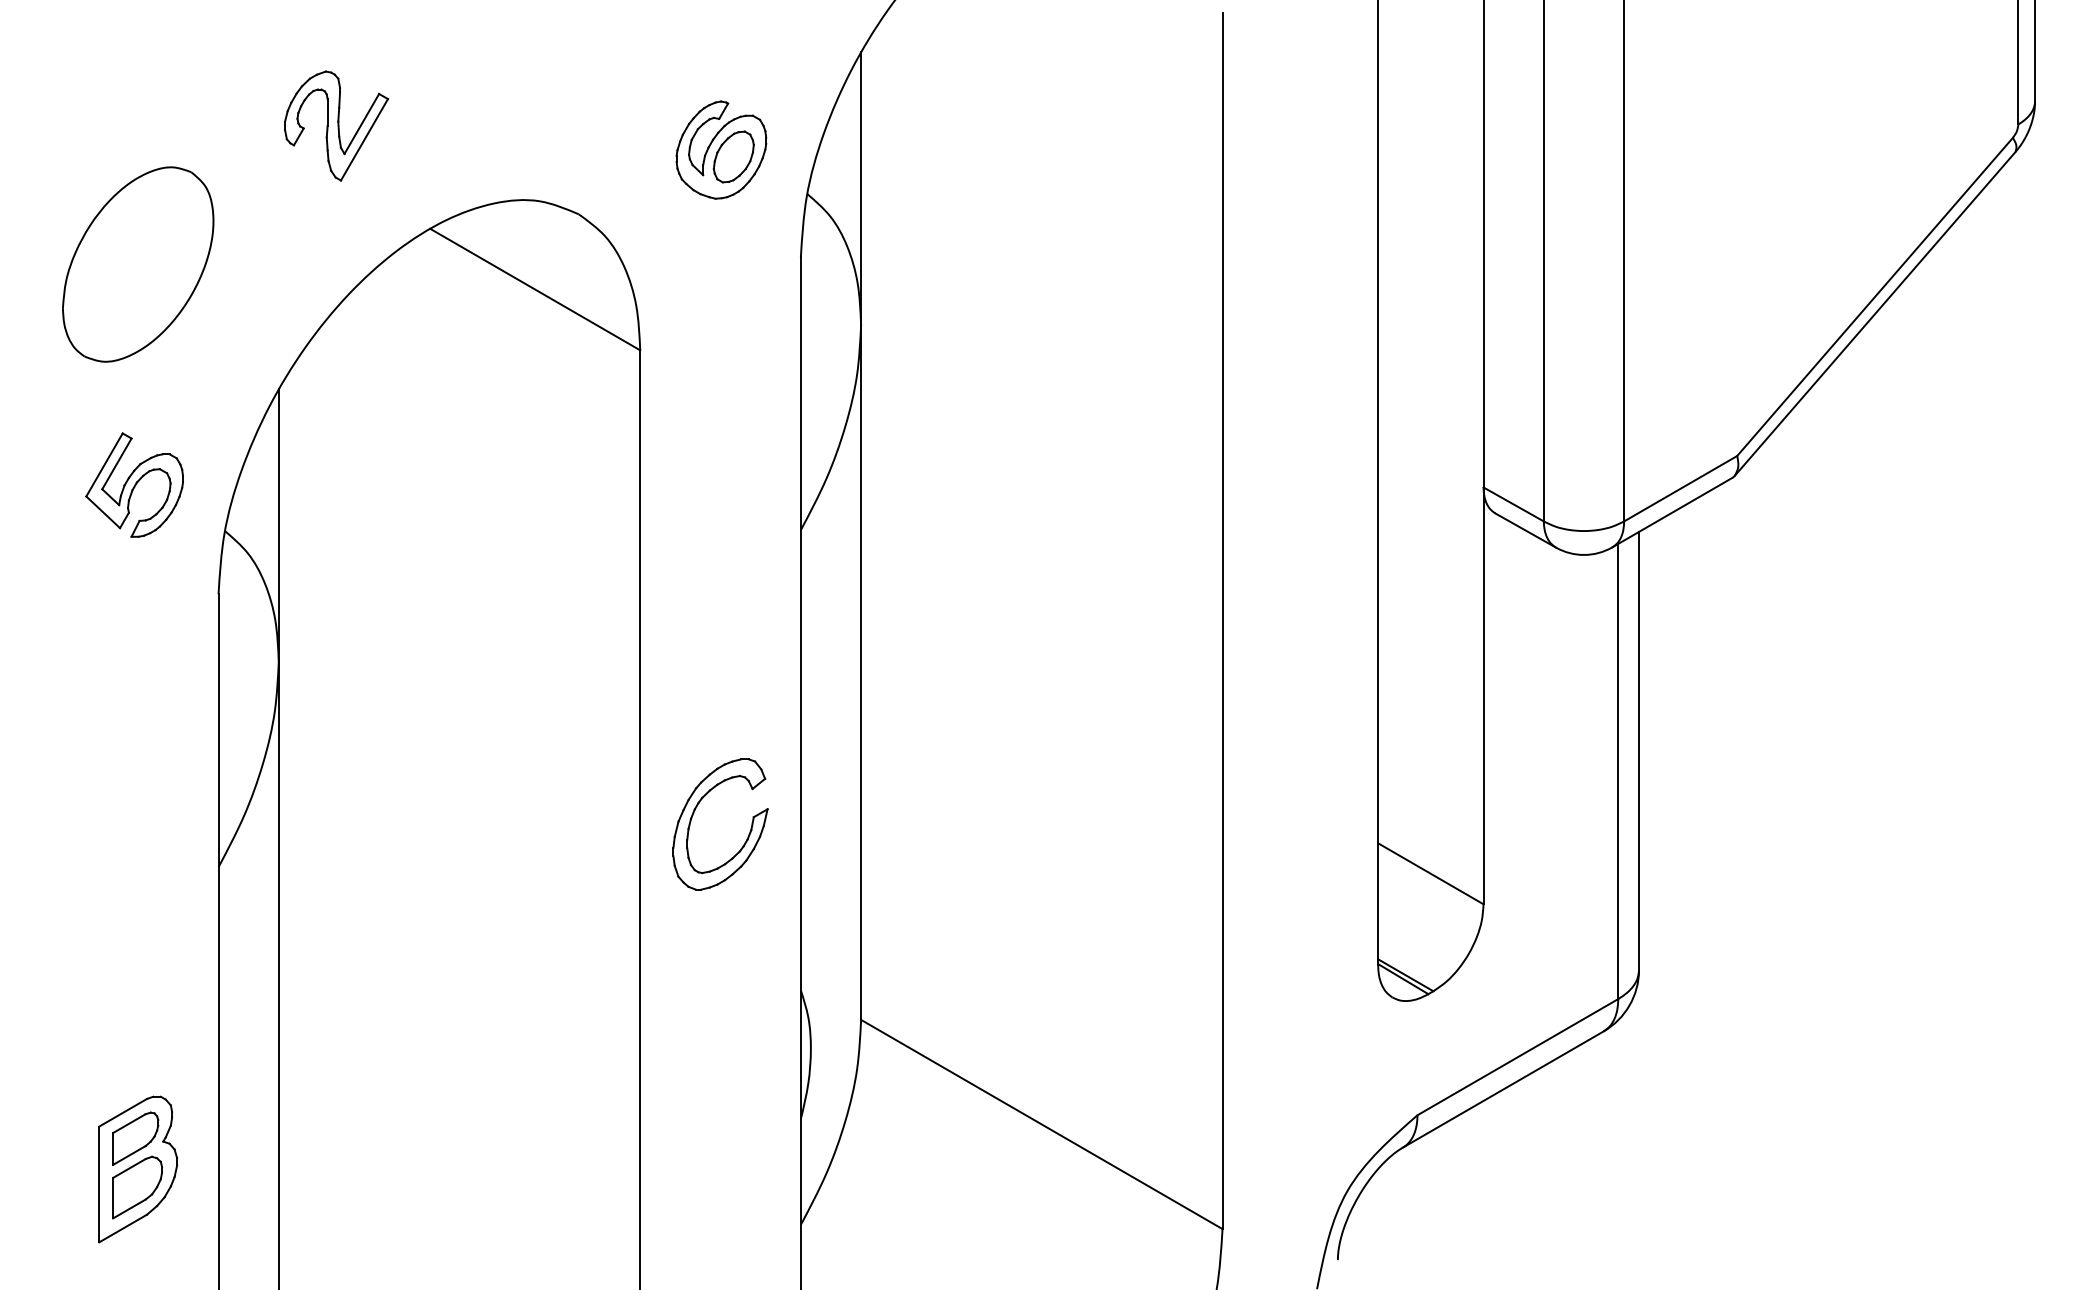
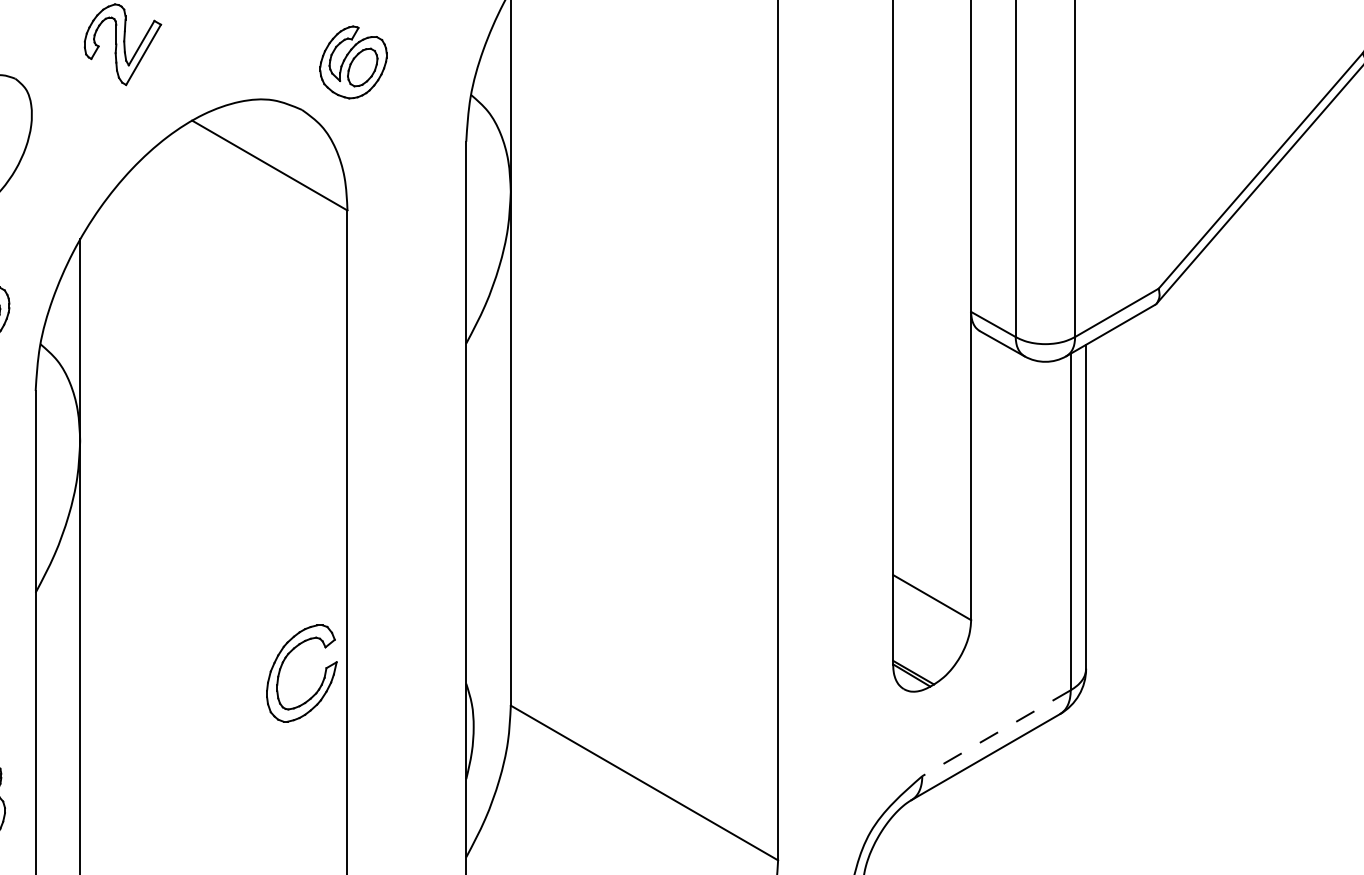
part: (721, 149) -> (353, 62), moved
part: (694, 813) -> (282, 665), moved
line: (1517, 1057) -> (996, 733), solid -> dashed

